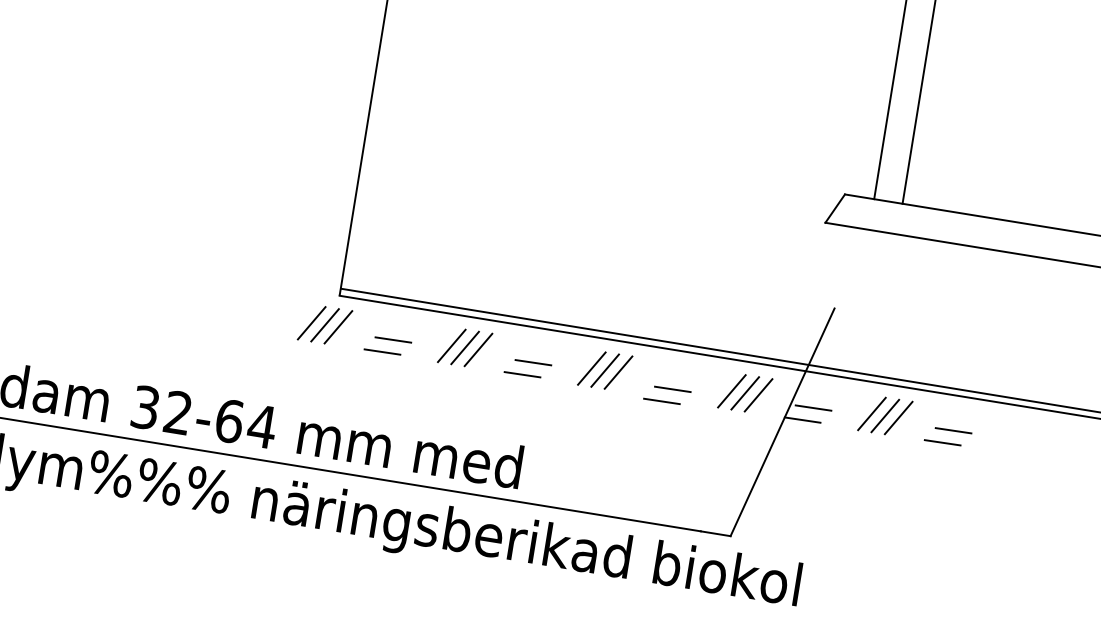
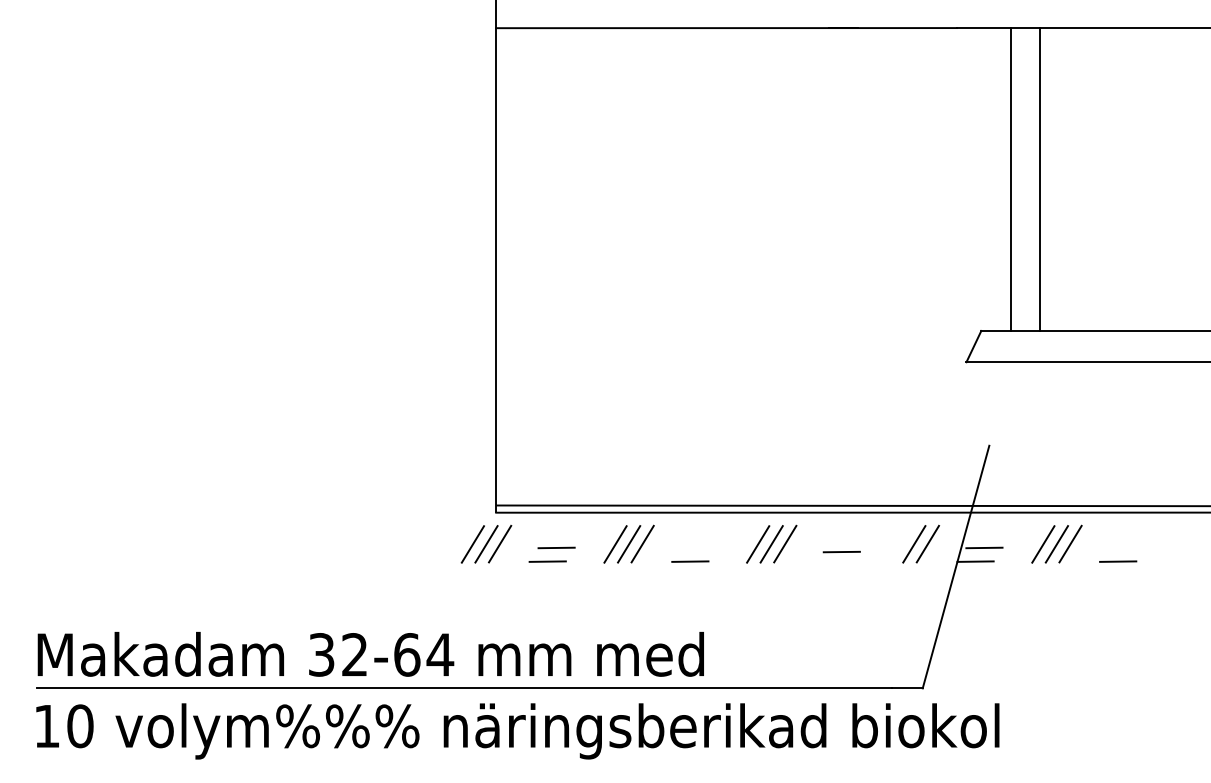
line: (533, 362) -> (699, 547), removed
line: (731, 391) -> (900, 544), removed
line: (661, 401) -> (832, 565), removed
line: (953, 430) -> (1126, 547), removed

